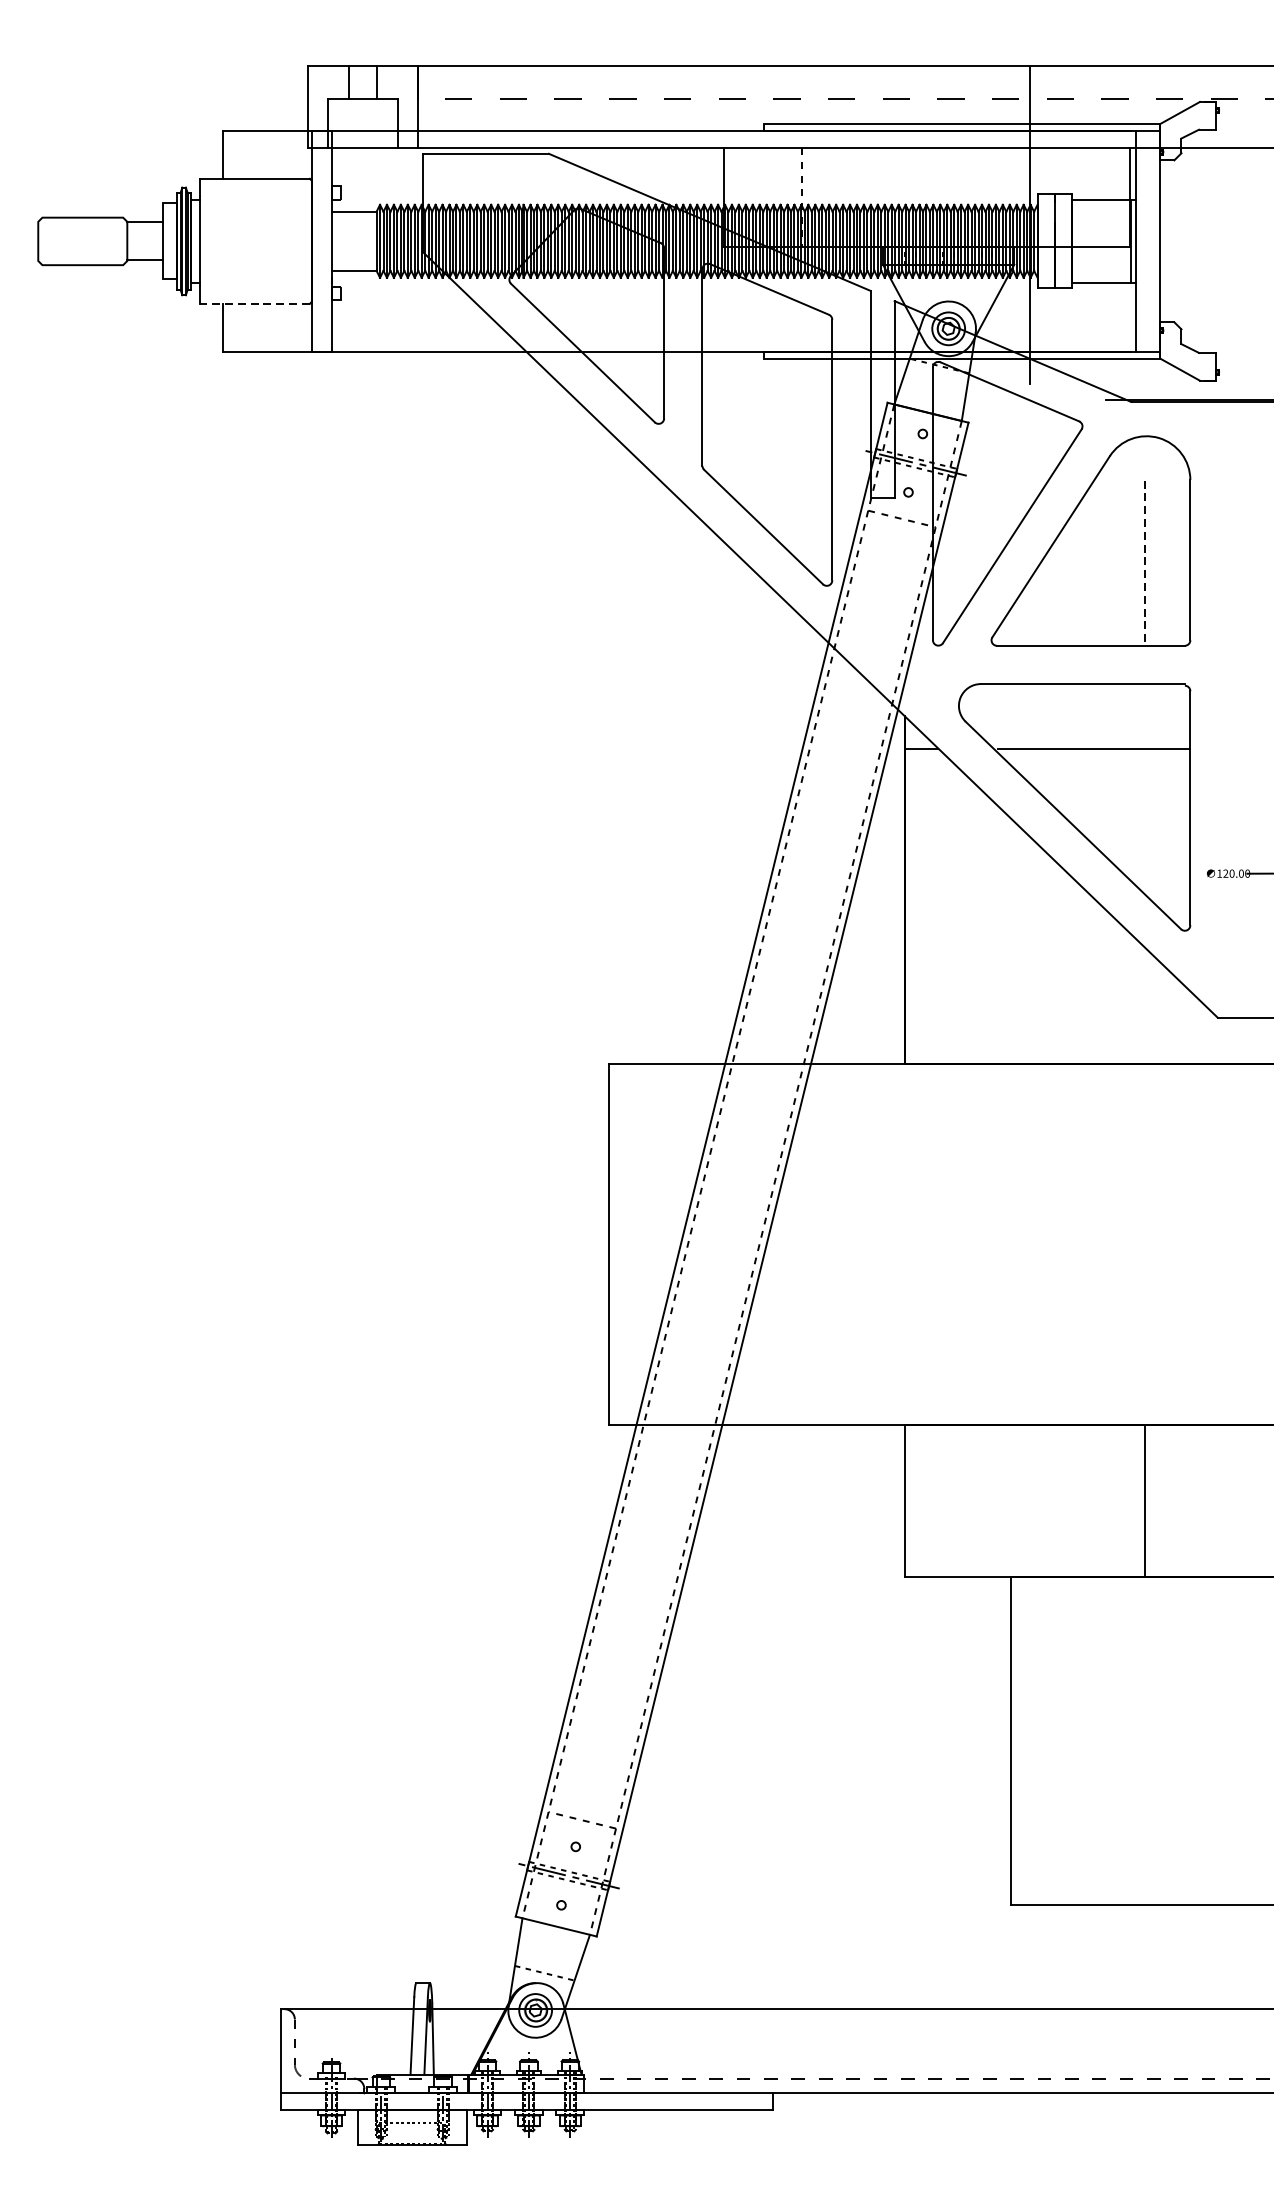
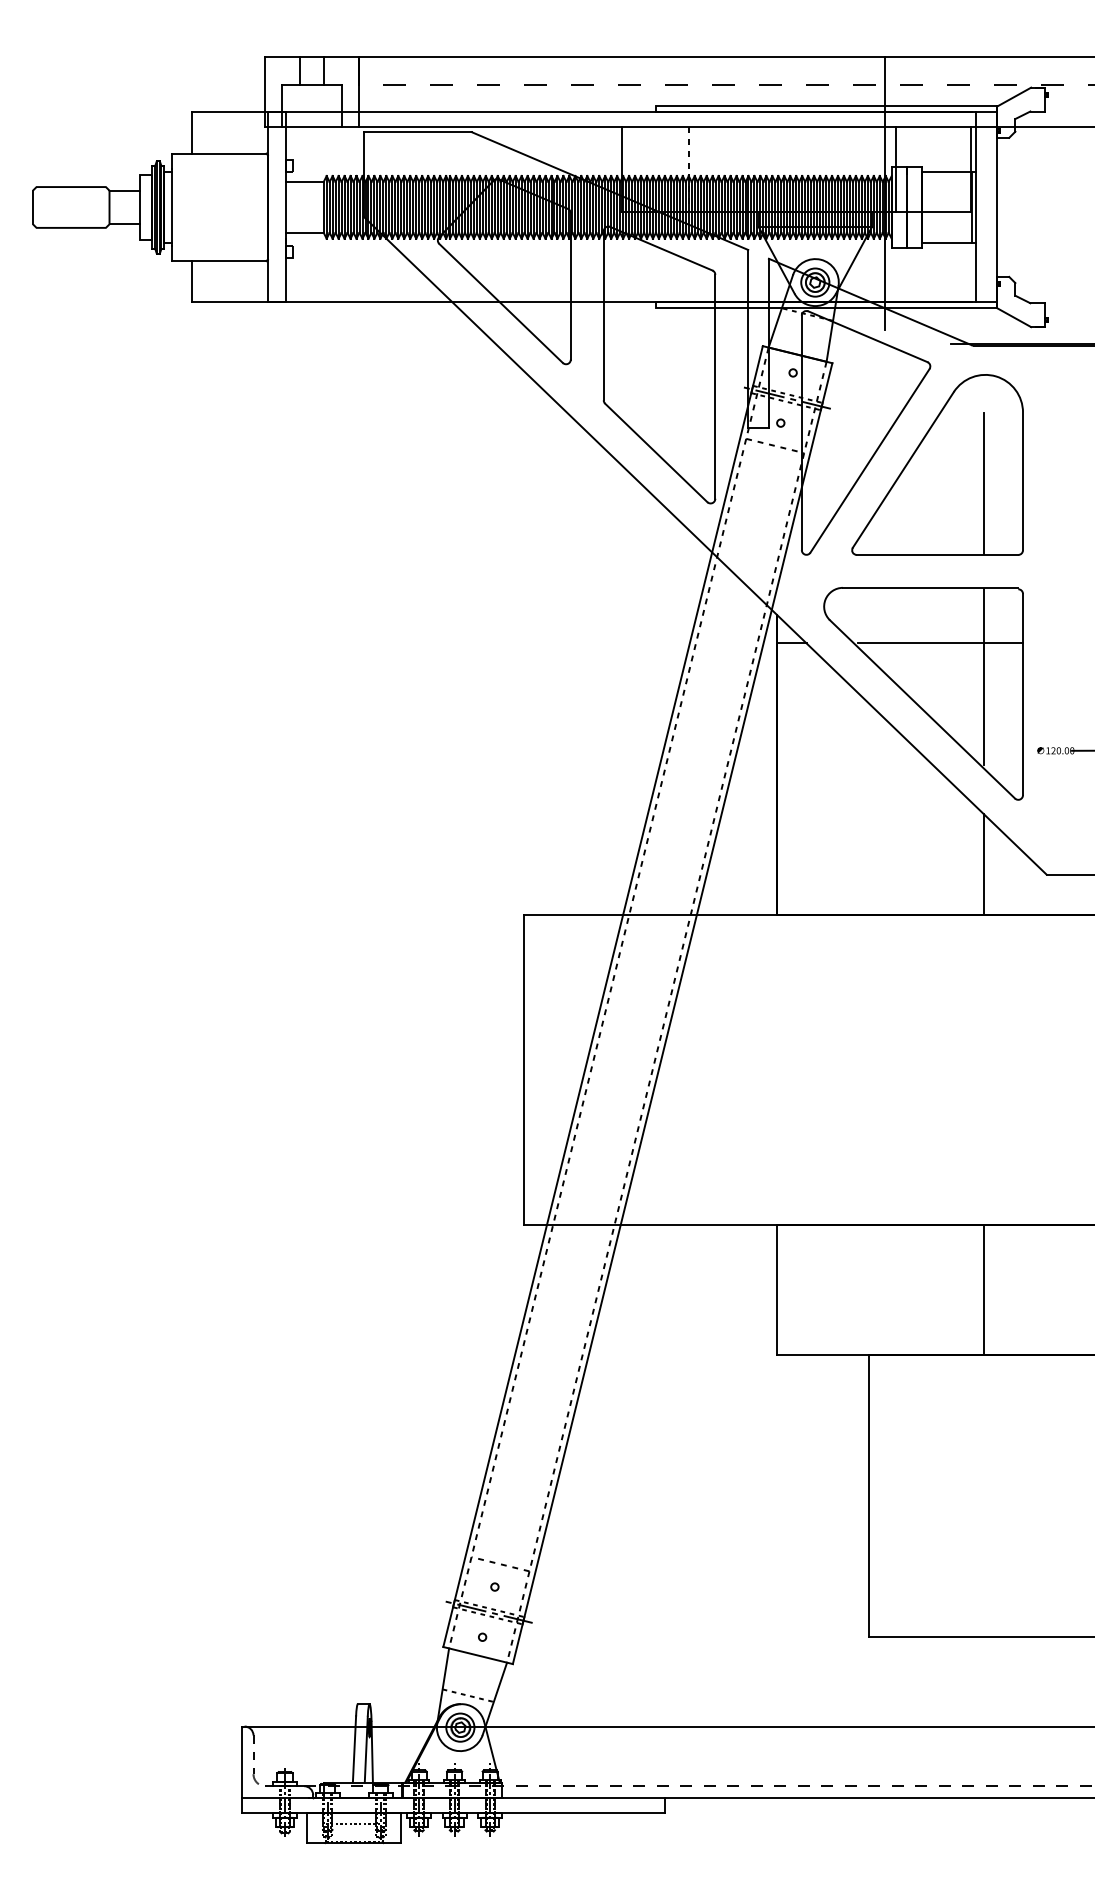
line: (1041, 197) -> (895, 169), added
line: (254, 304) -> (218, 261), dashed -> solid
line: (1144, 562) -> (983, 483), dashed -> solid
line: (1144, 787) -> (983, 676), added
line: (1144, 1006) -> (983, 864), added

